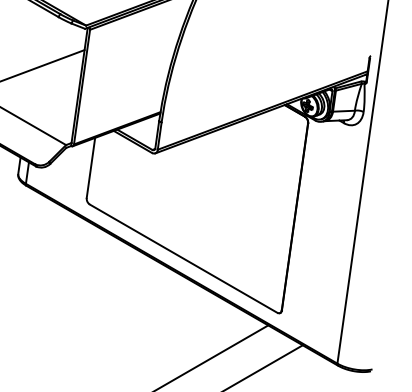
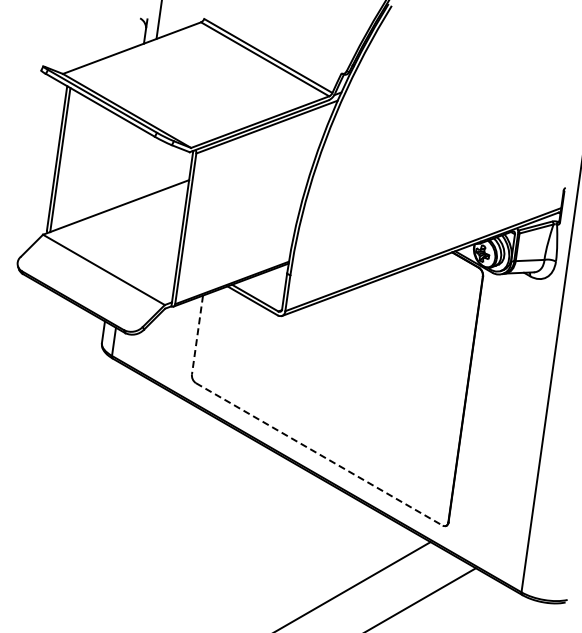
line: (90, 168) -> (197, 335), solid -> dashed
line: (183, 258) -> (319, 454), solid -> dashed

